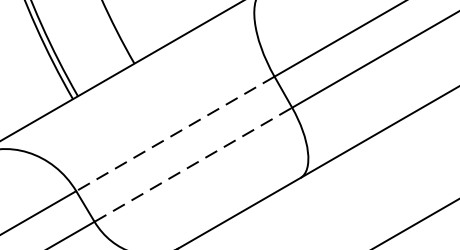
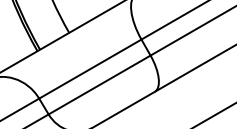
line: (173, 134) -> (89, 69), dashed -> solid
line: (193, 165) -> (99, 85), dashed -> solid

